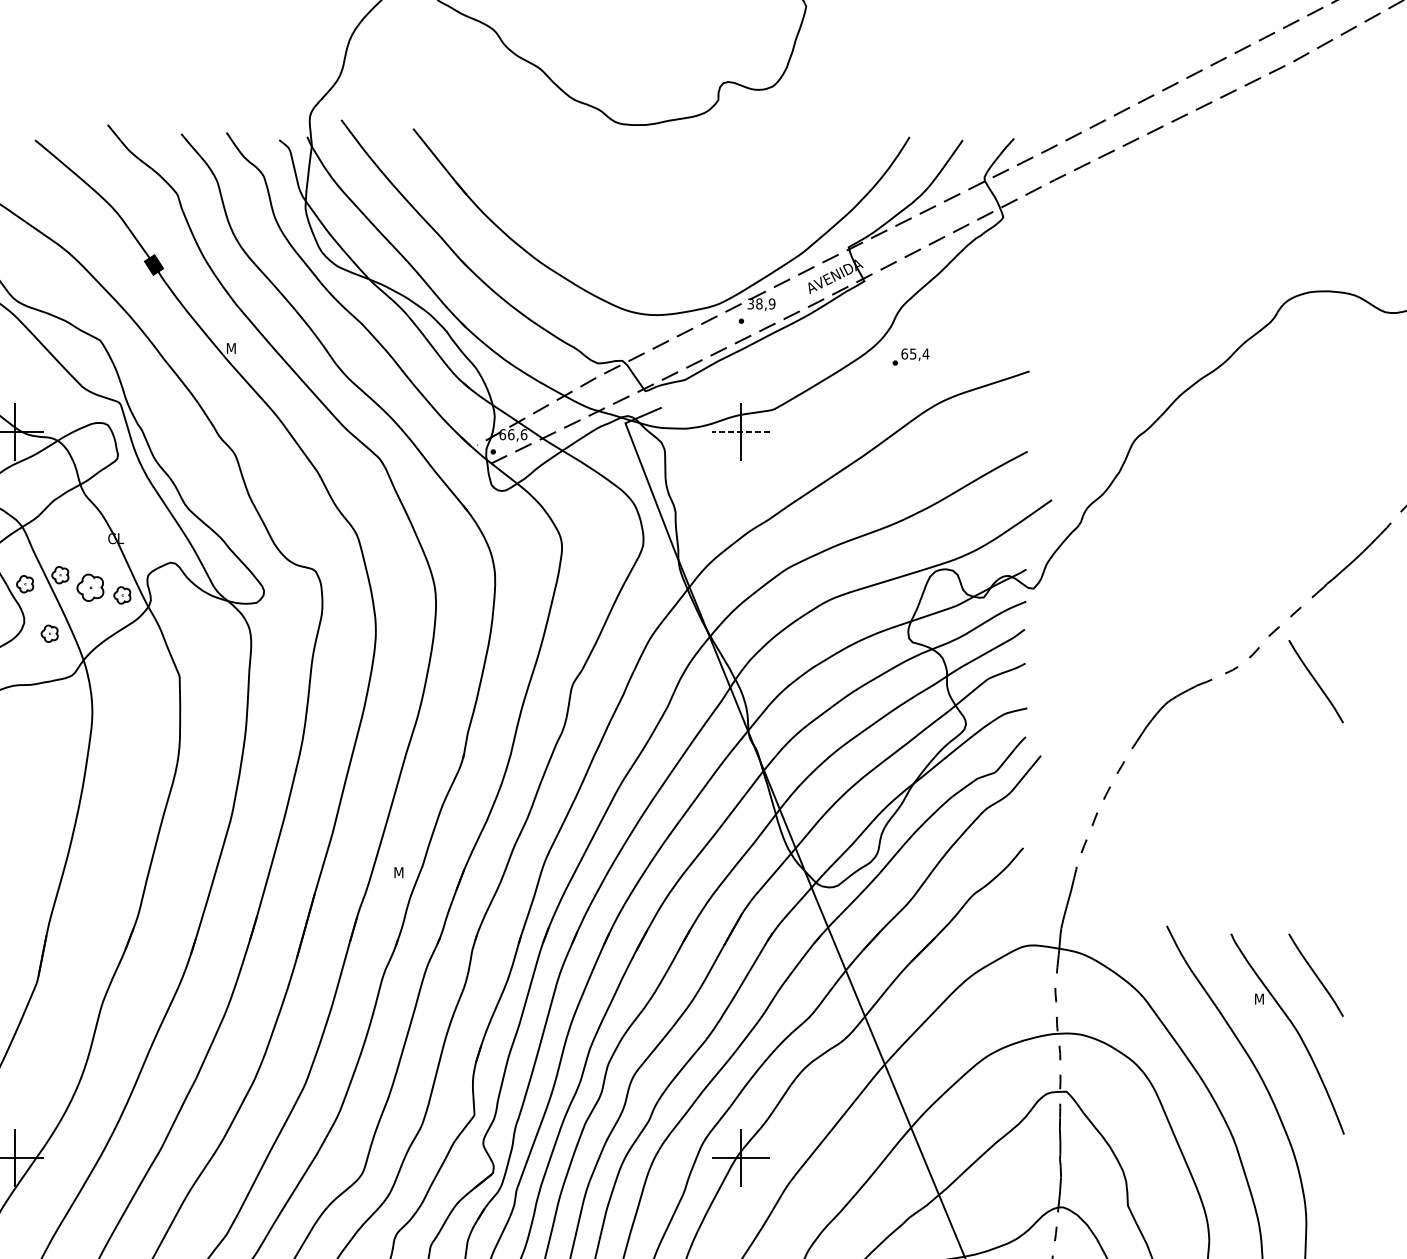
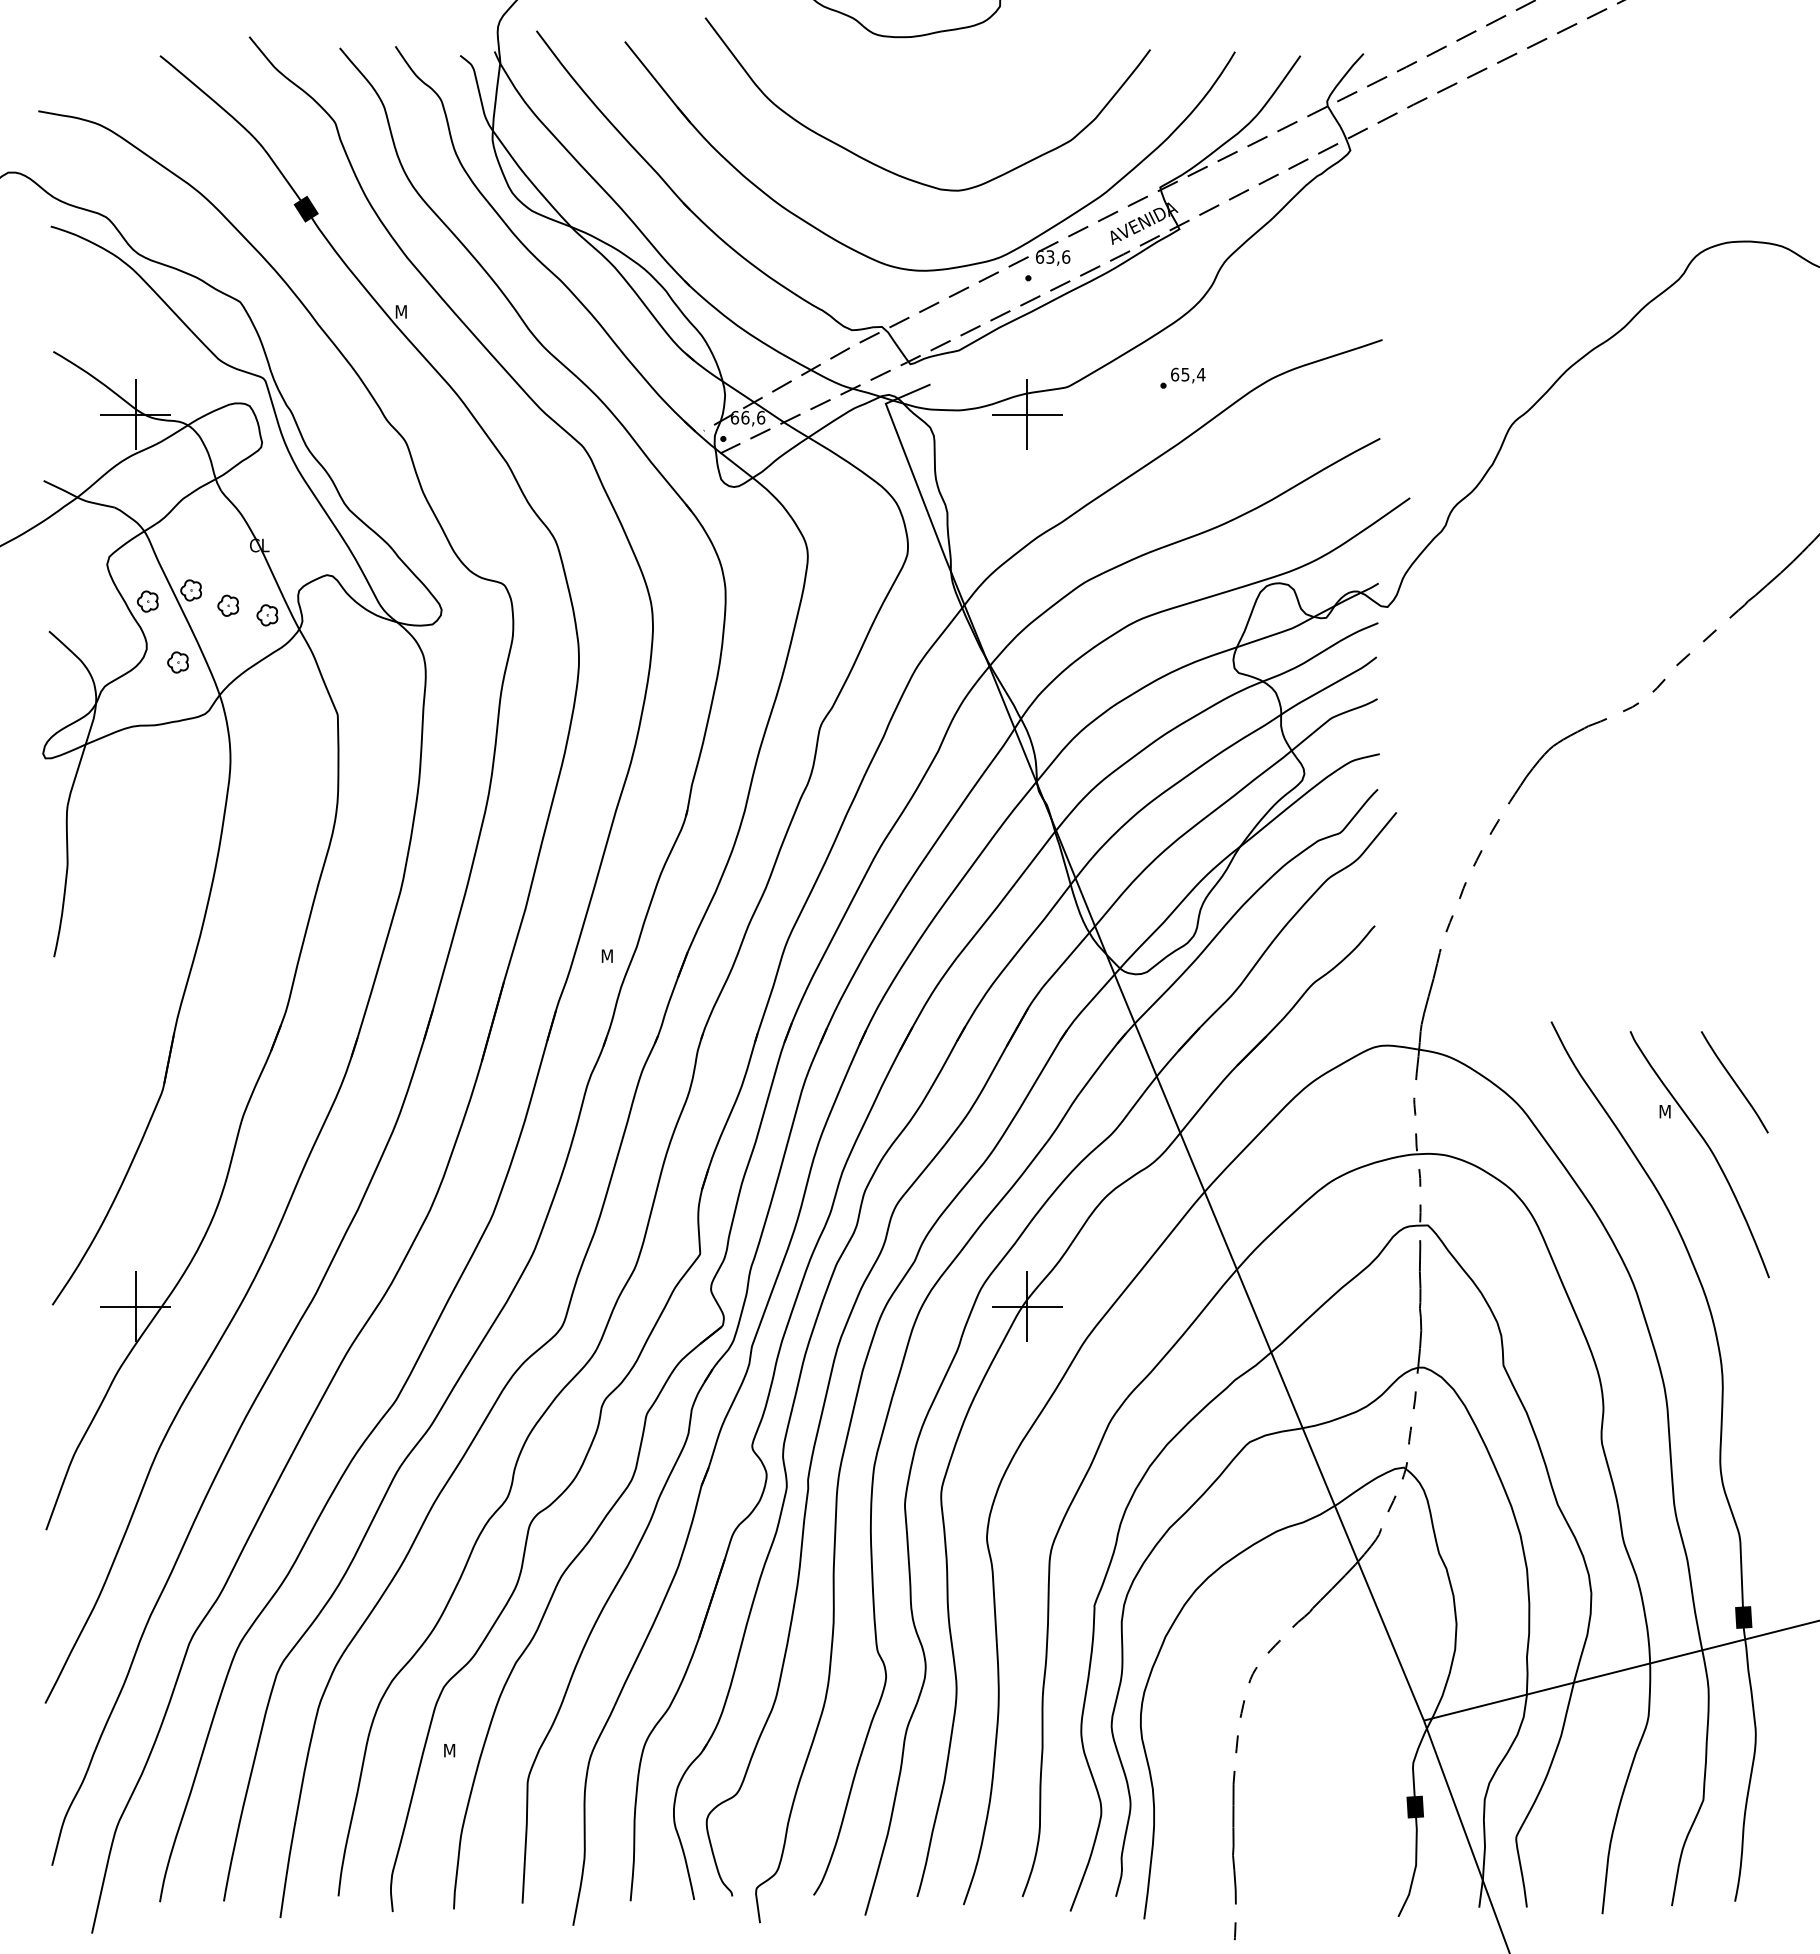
curve: (636, 236) -> (899, 174), added
text: (761, 303) -> (1053, 256), 38,9 -> 63,6
part: (910, 356) -> (1182, 377), moved
line: (740, 432) -> (1027, 414), dashed -> solid
part: (90, 587) -> (228, 605), size x0.62
curve: (1315, 681) -> (1734, 721), removed

